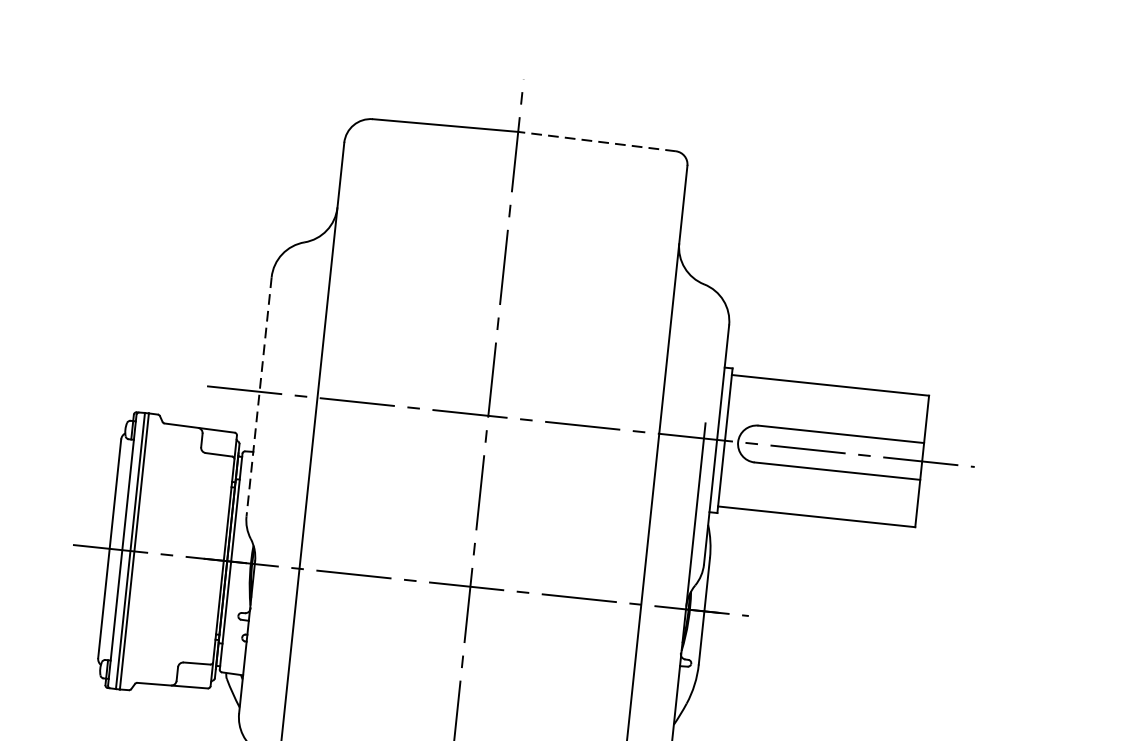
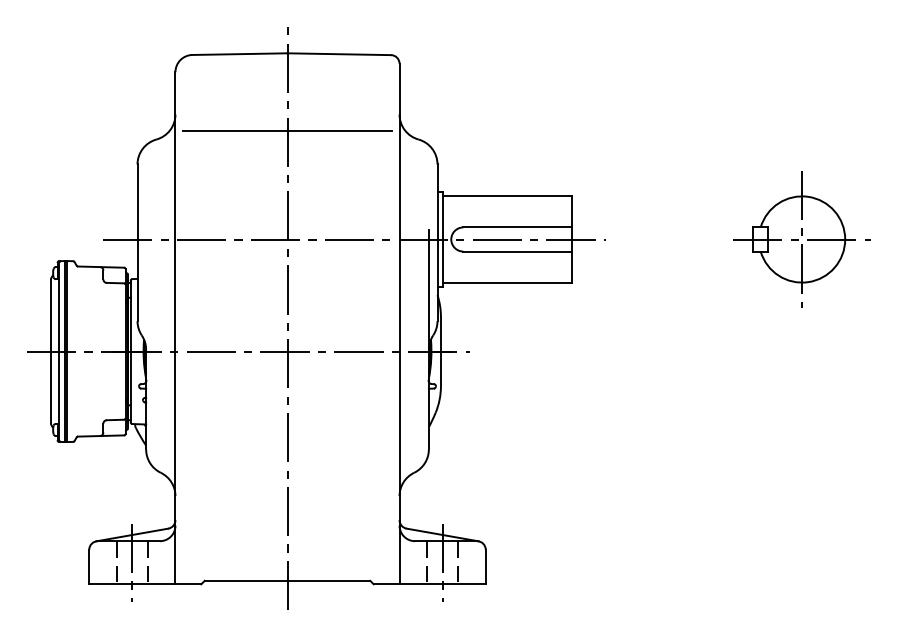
line: (597, 142) -> (339, 54), dashed -> solid
line: (505, 249) -> (287, 130), added
line: (258, 397) -> (137, 243), dashed -> solid

